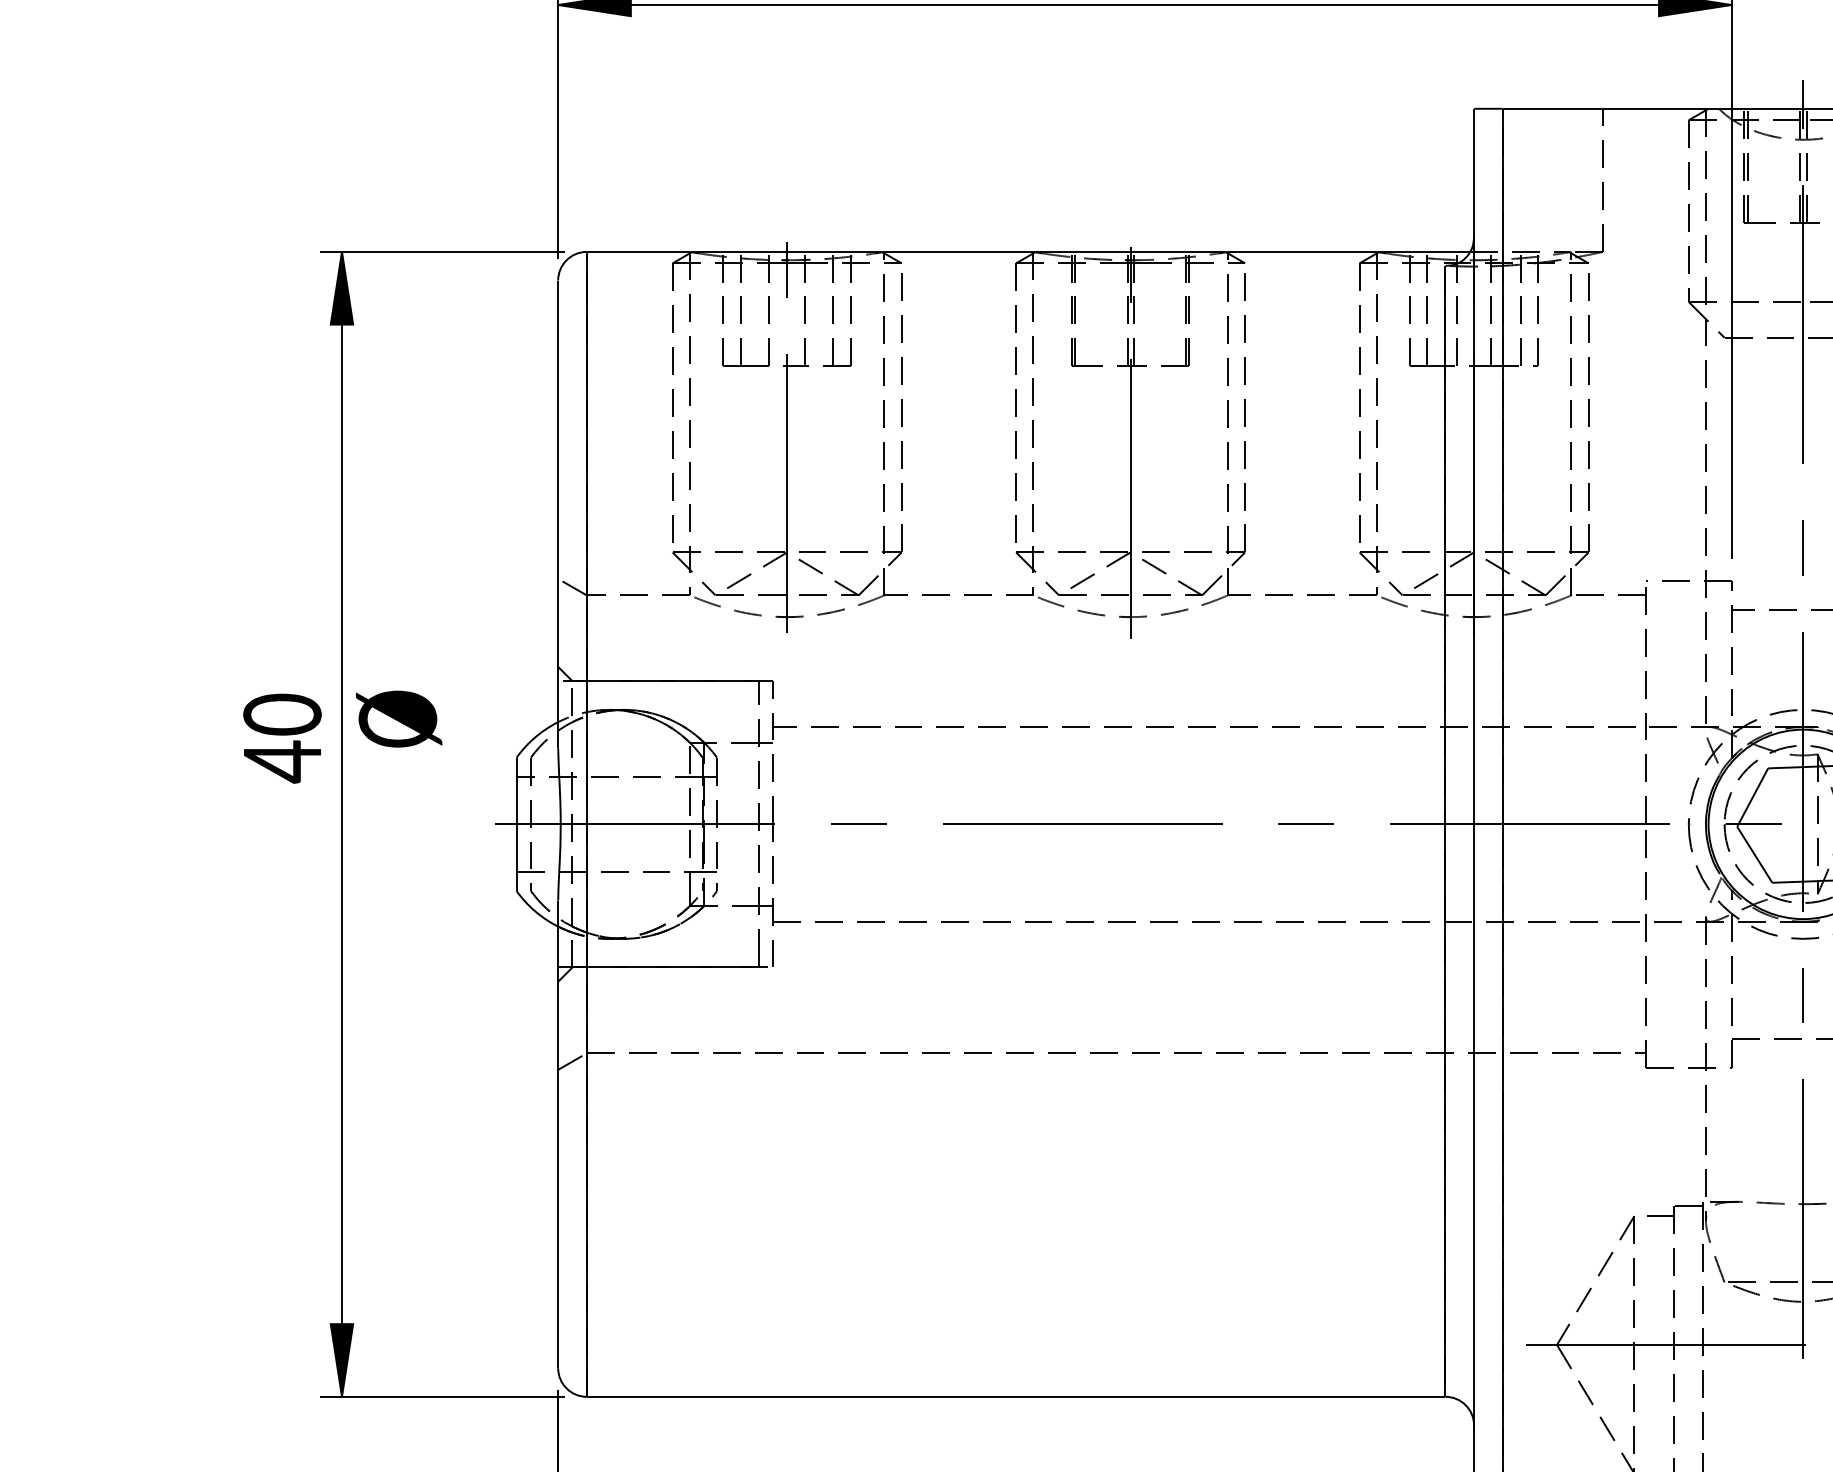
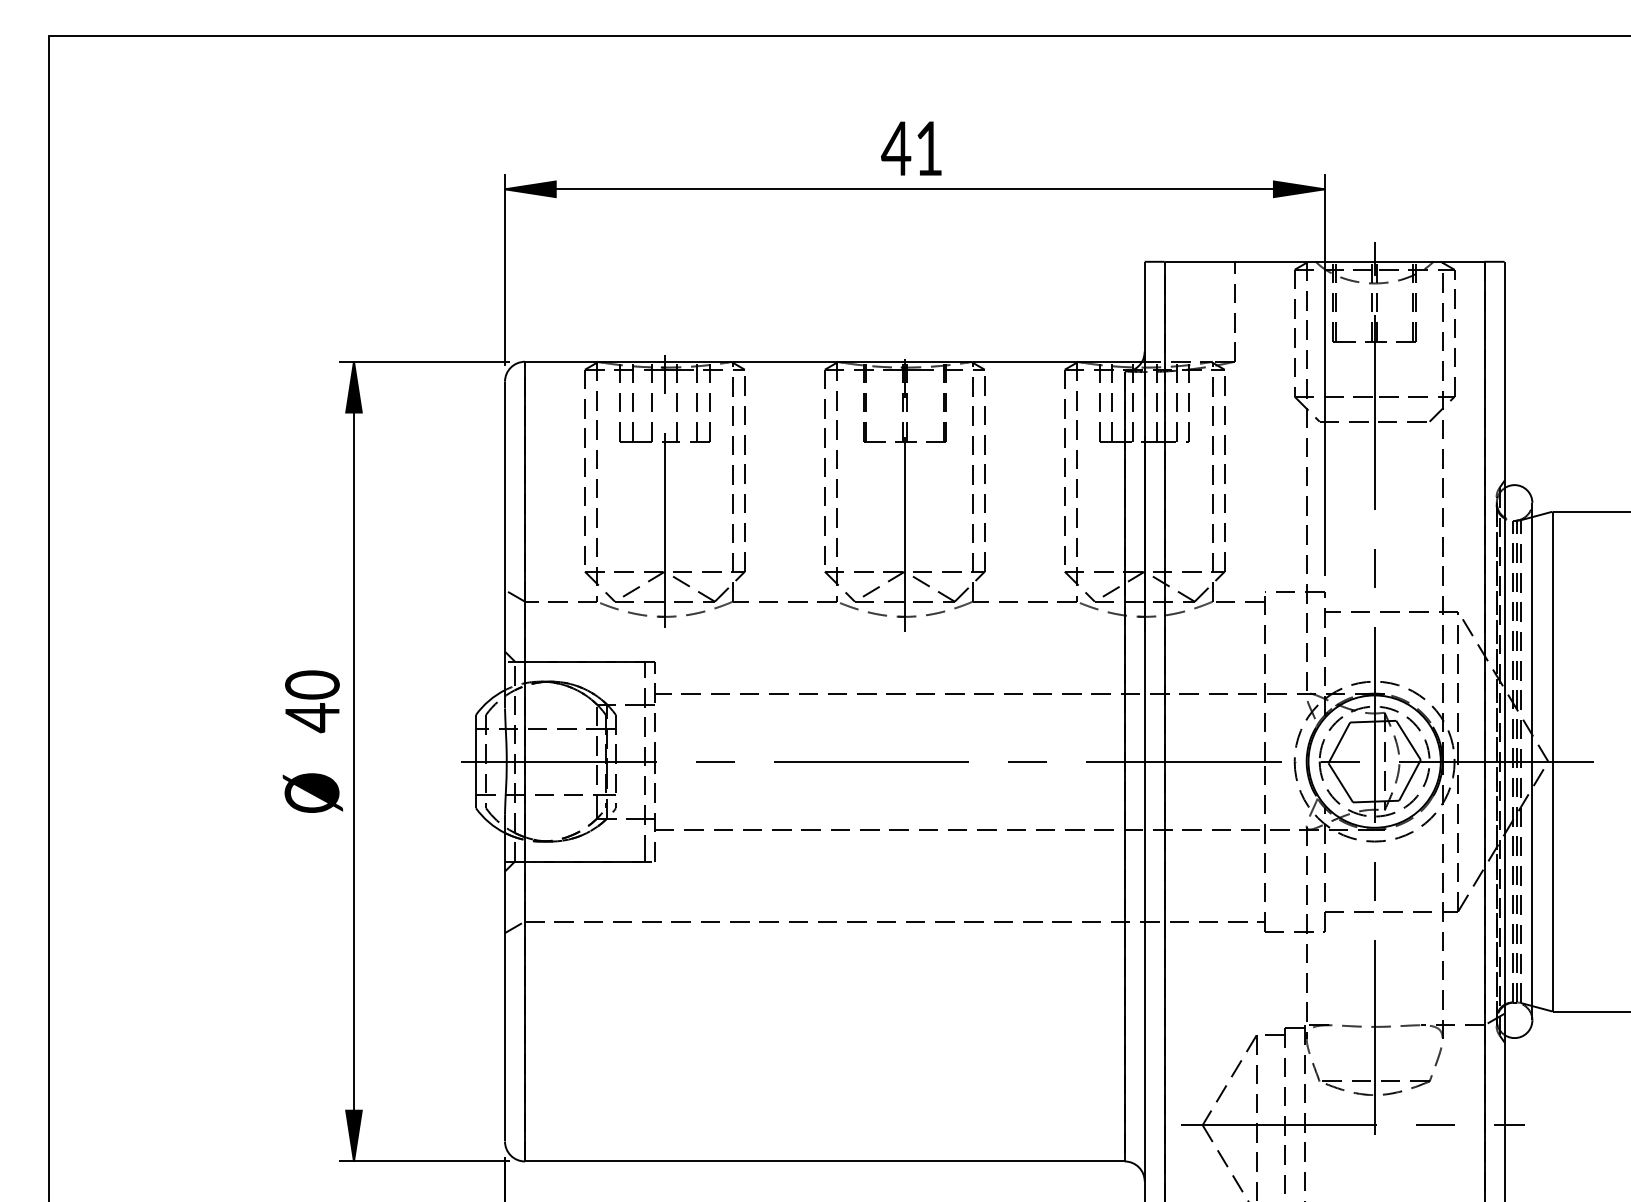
text: (398, 718) -> (312, 792), moved

